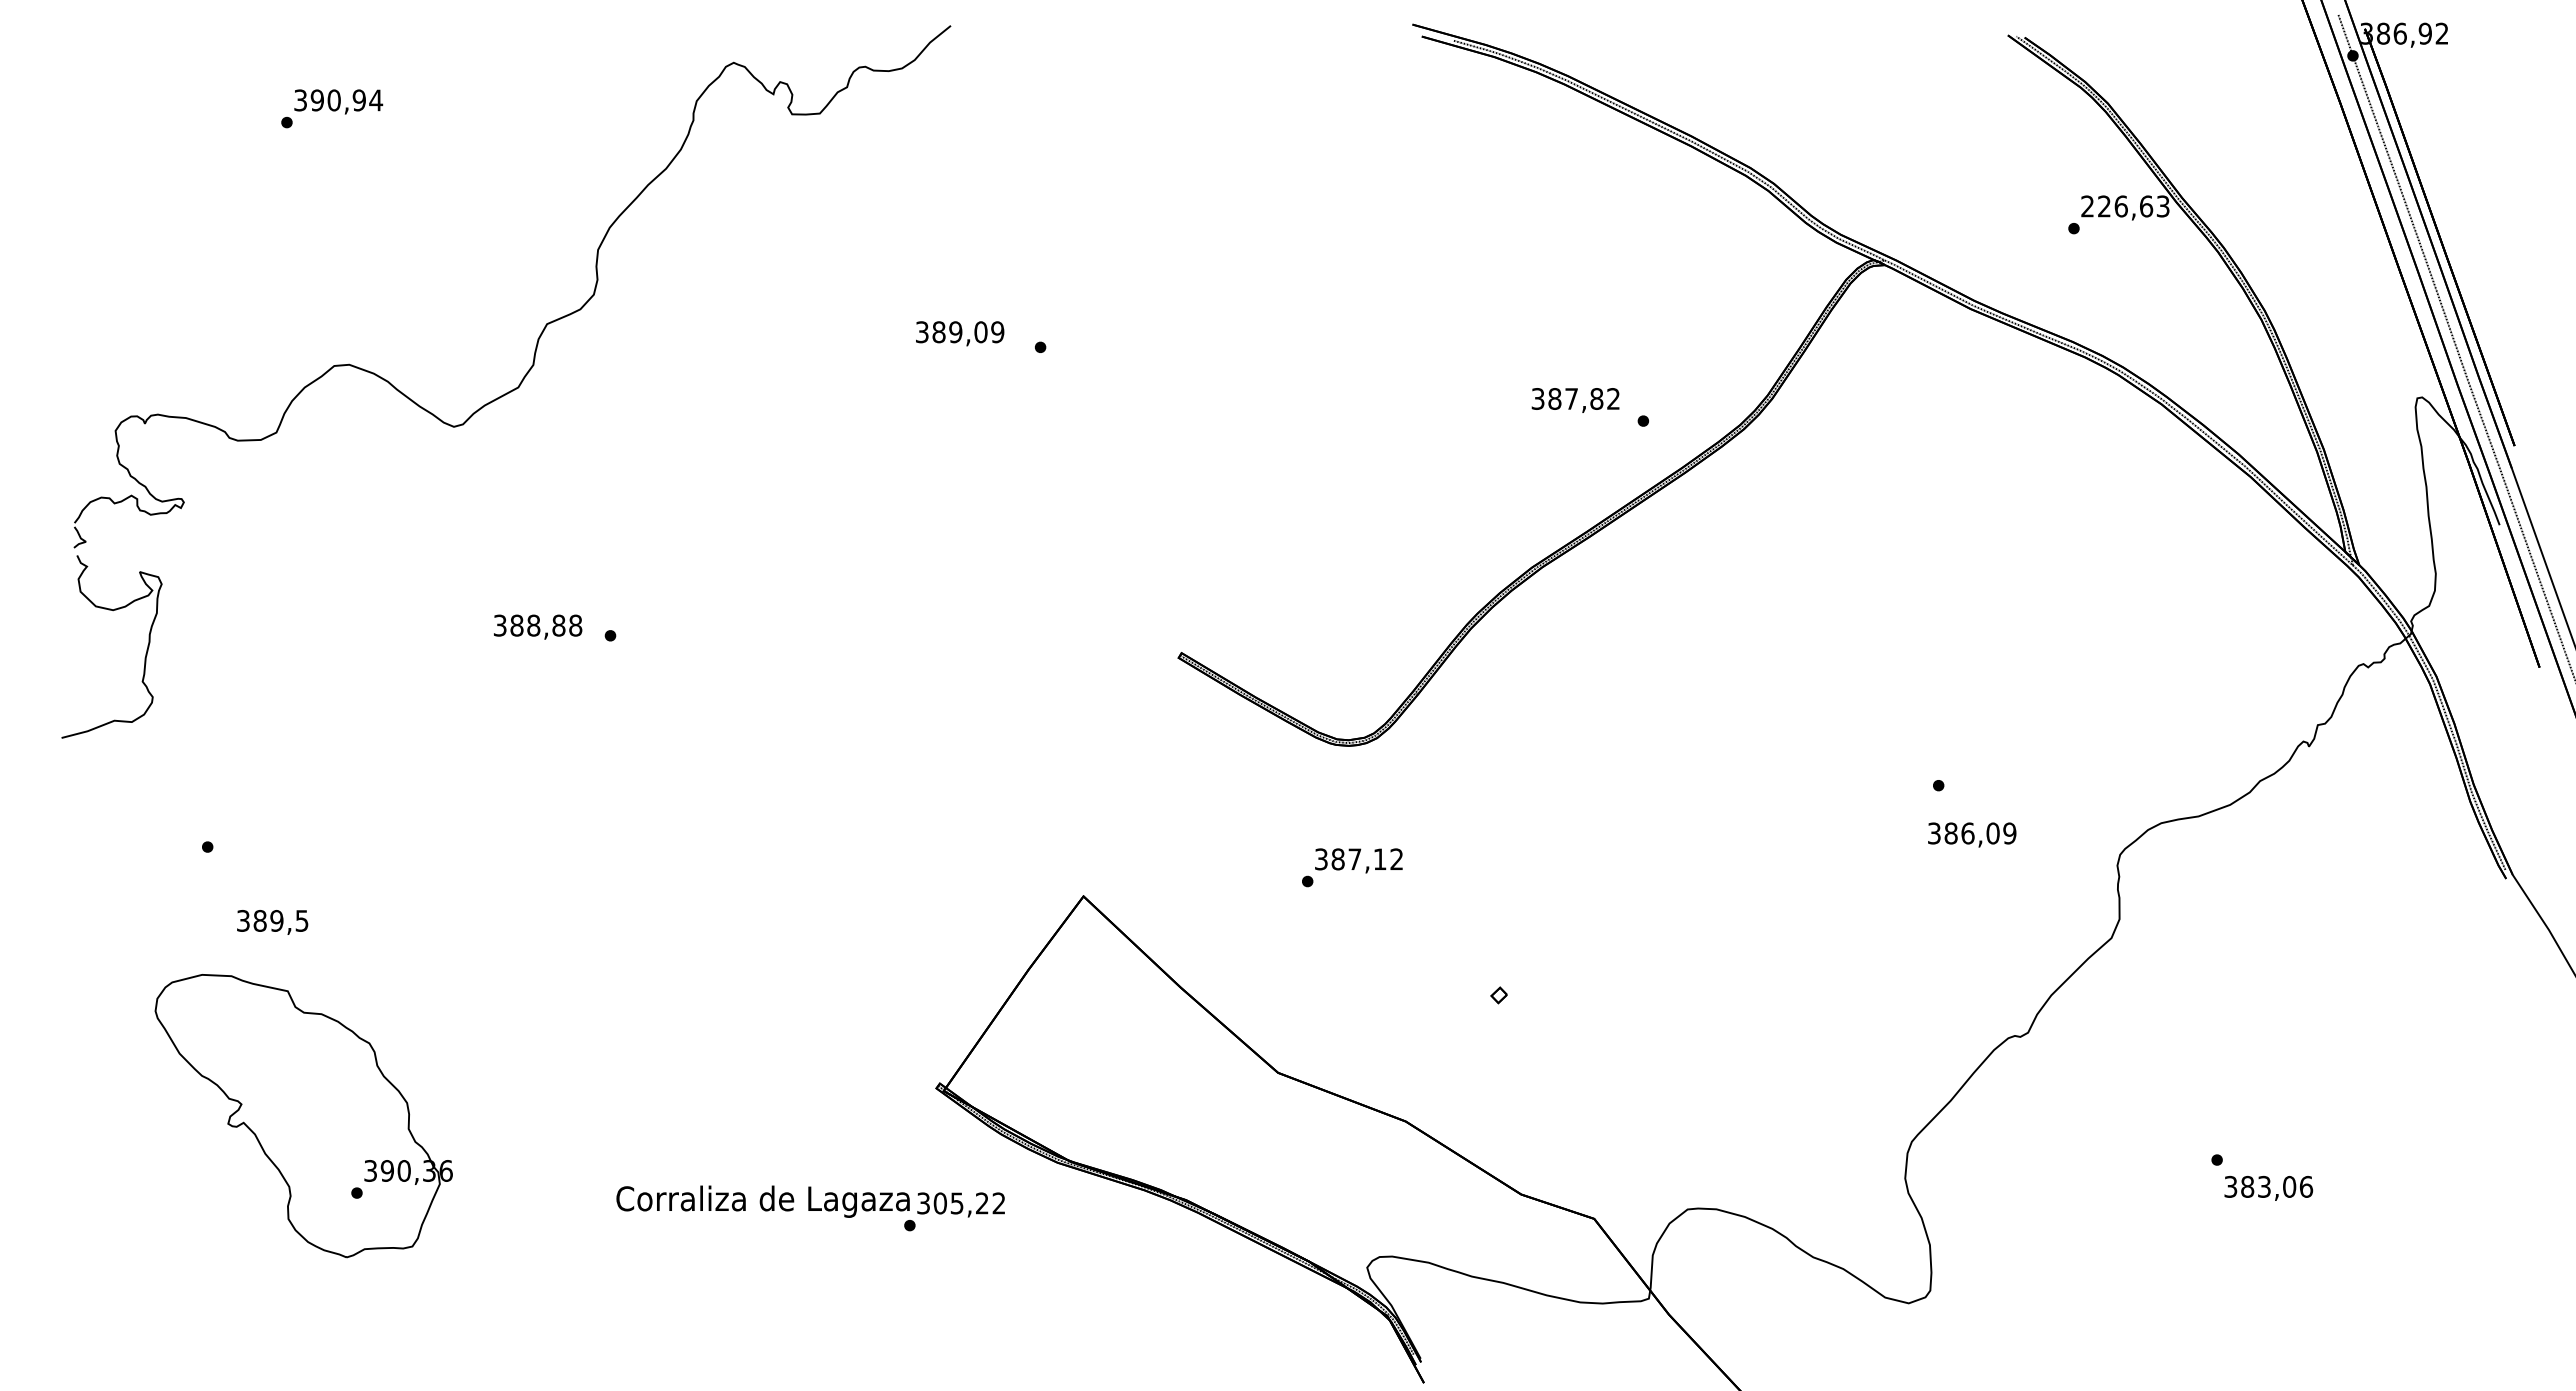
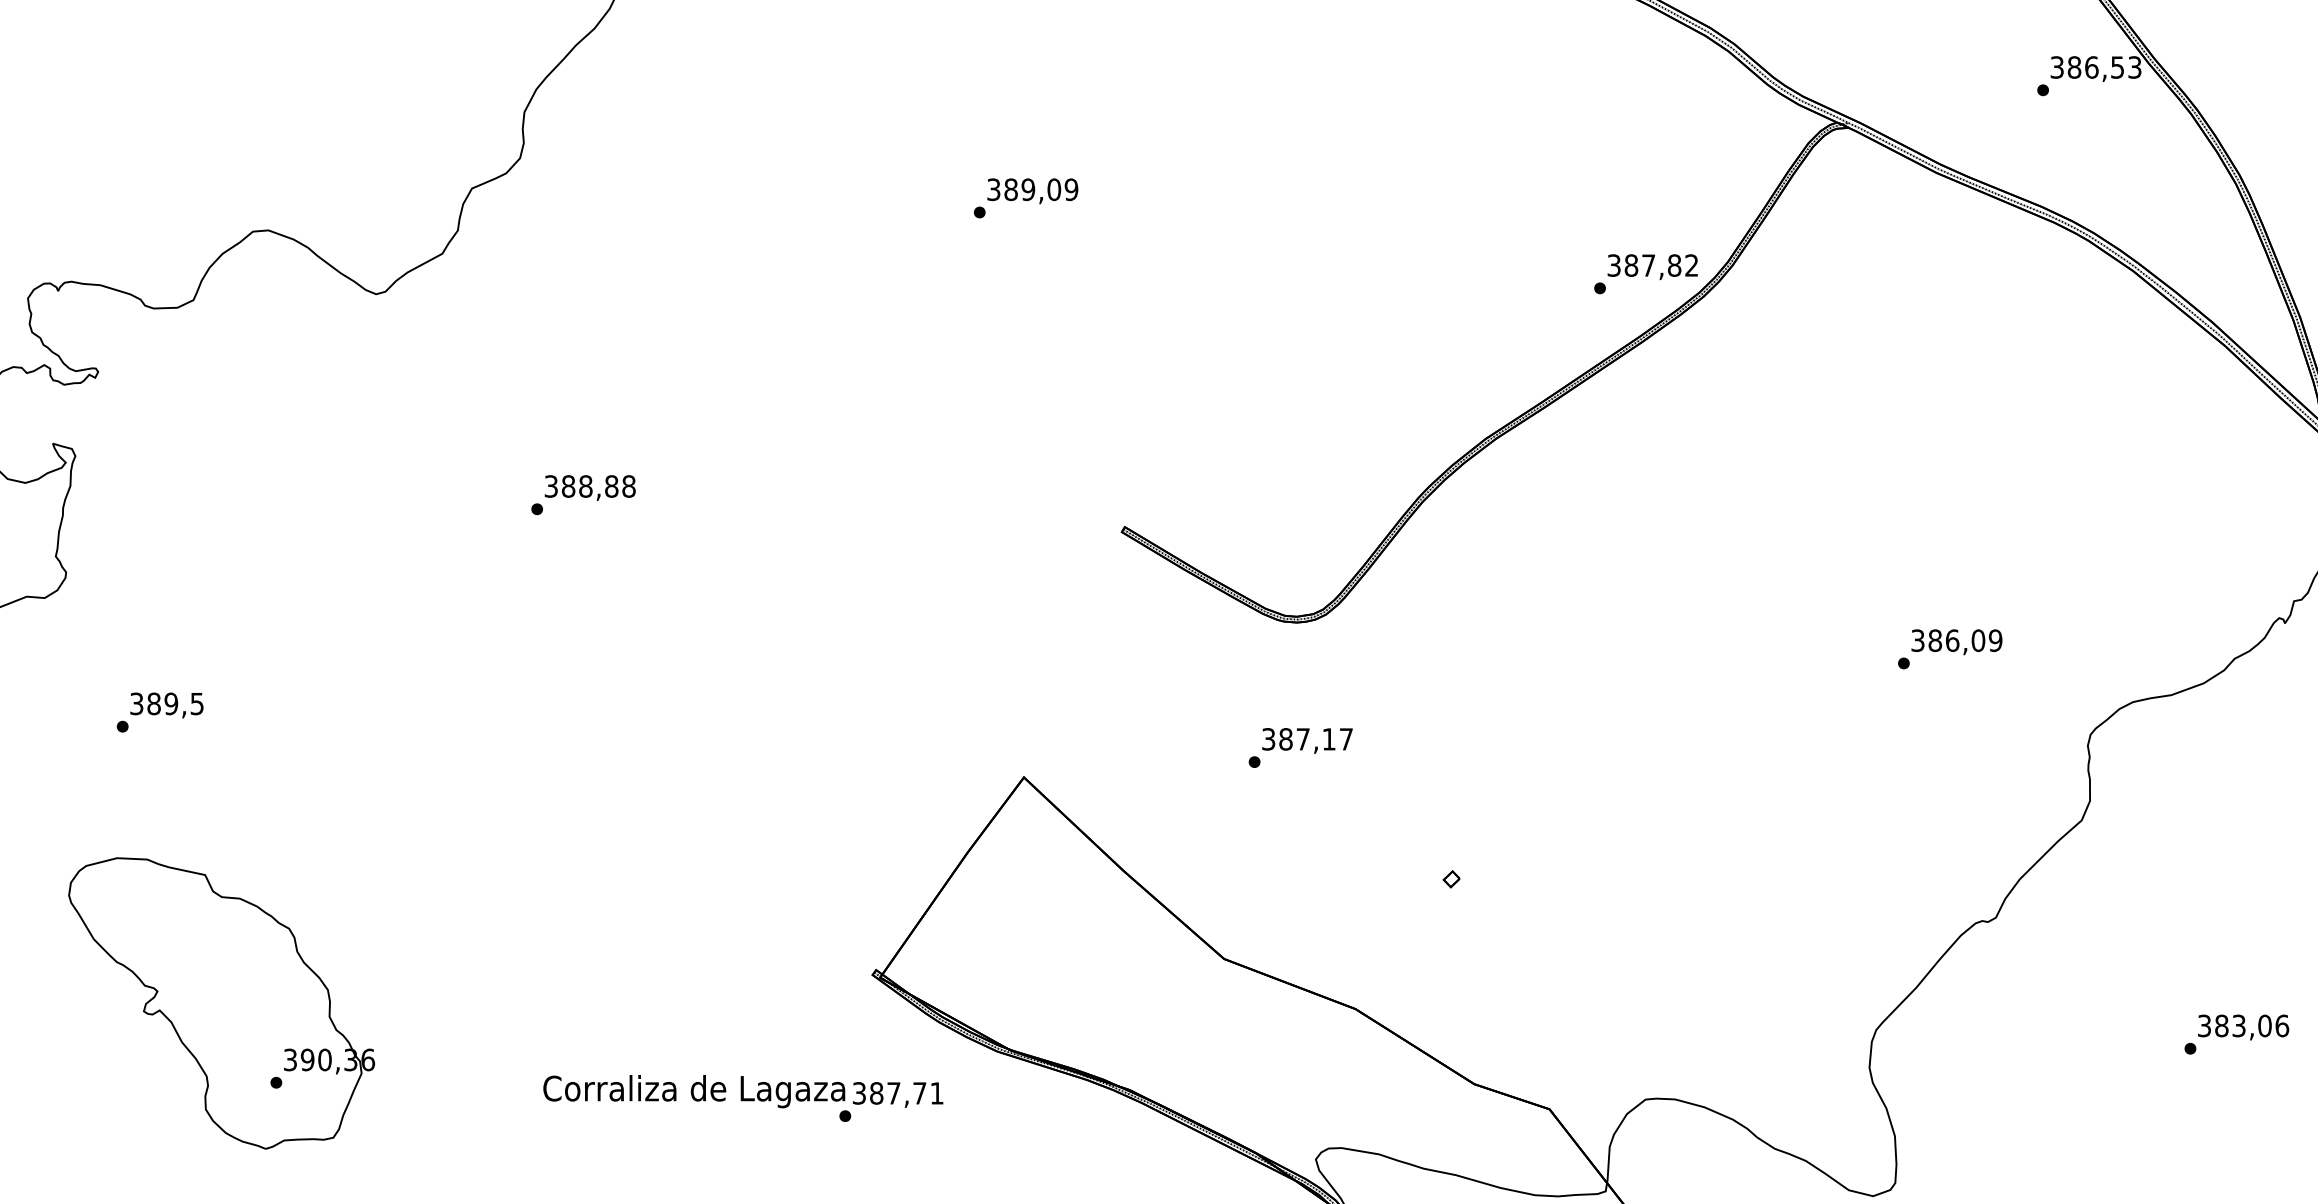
text: (2117, 206) -> (2087, 67), 226,63 -> 386,53
text: (960, 333) -> (1033, 191), moved
text: (1575, 400) -> (1652, 267), moved
text: (538, 626) -> (590, 487), moved
text: (1972, 834) -> (1957, 641), moved
text: (1396, 858) -> (1346, 738), 387,12 -> 387,17
text: (272, 922) -> (166, 705), moved
text: (2268, 1188) -> (2243, 1027), moved
text: (969, 1203) -> (906, 1093), 305,22 -> 387,71

